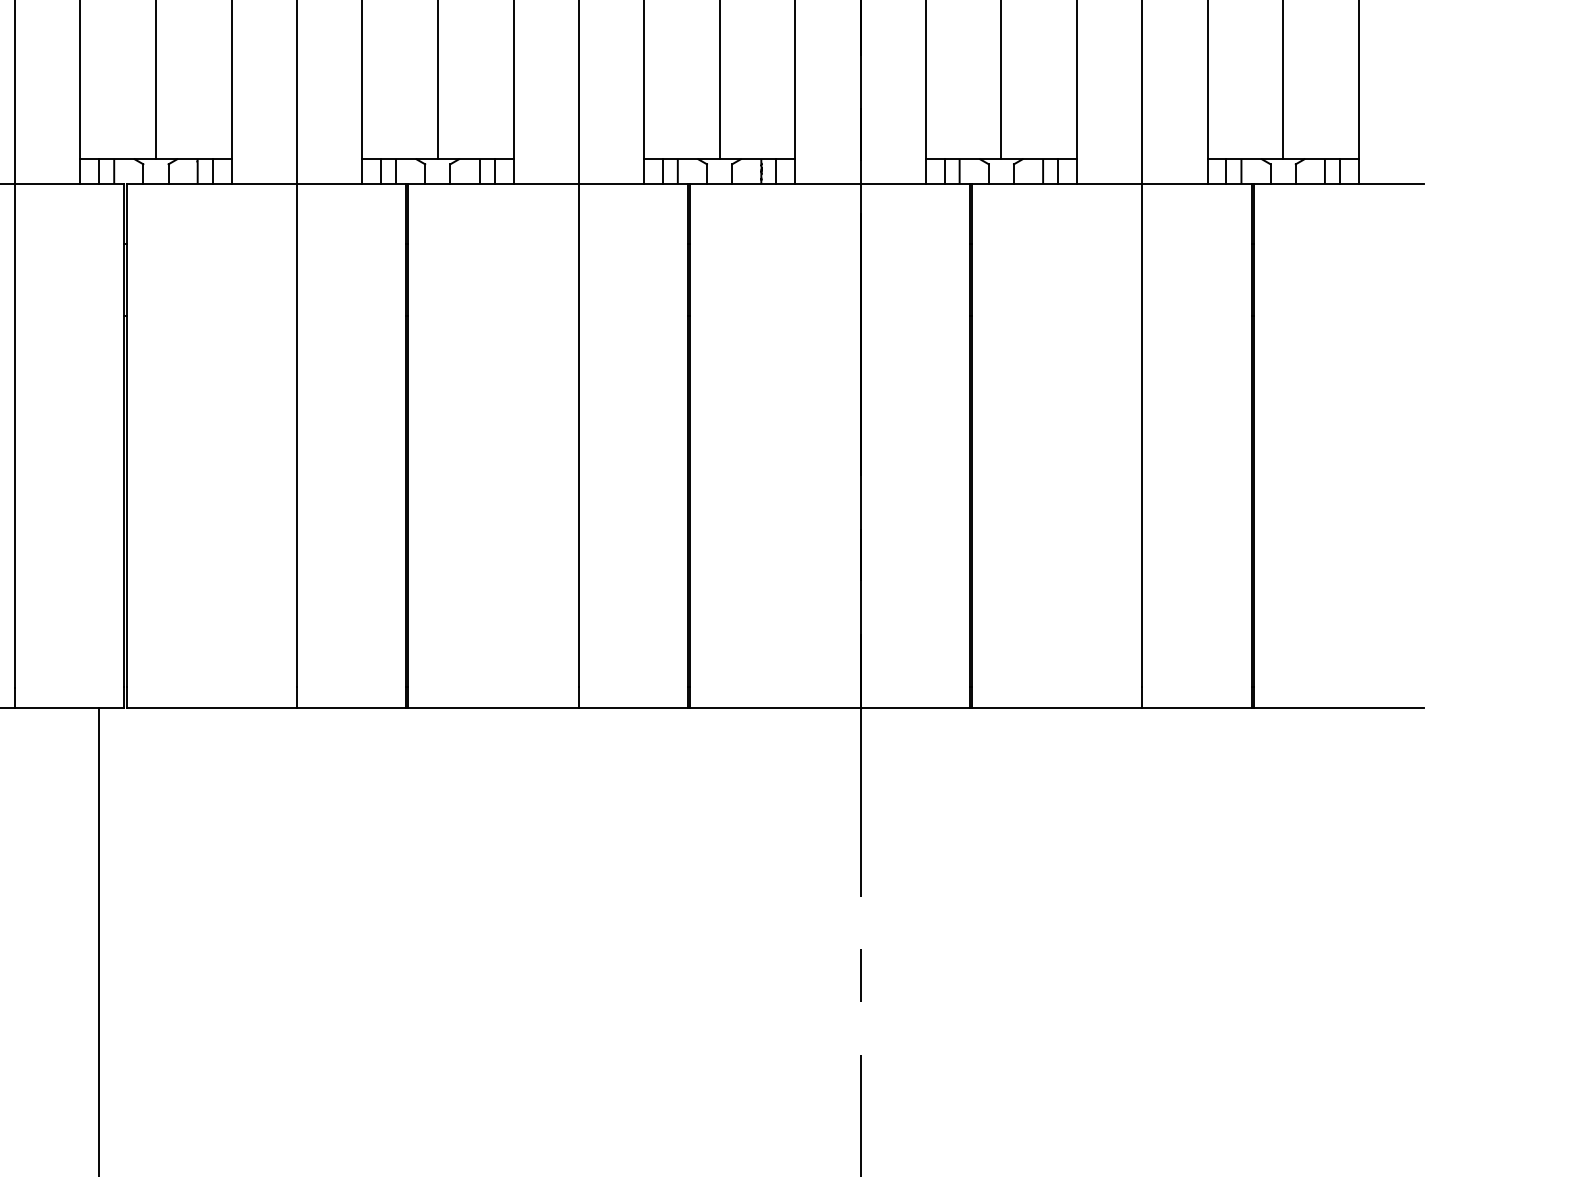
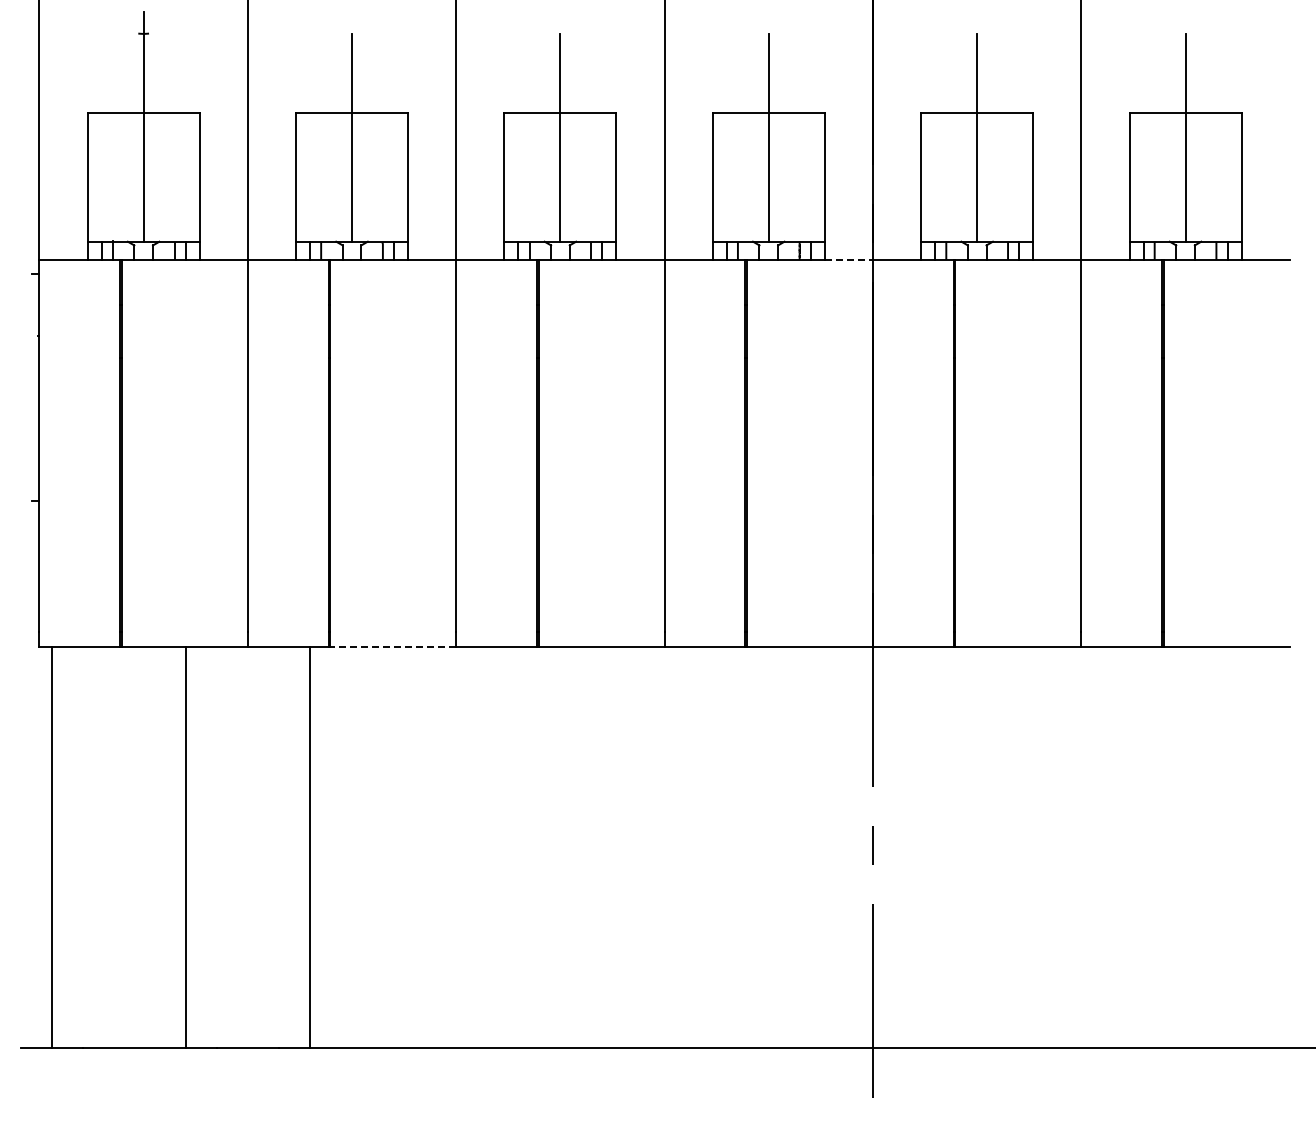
line: (828, 183) -> (849, 259), solid -> dashed
line: (212, 708) -> (393, 647), solid -> dashed

